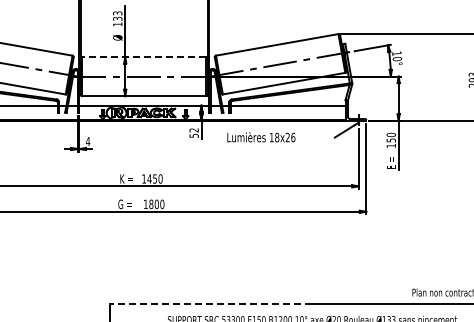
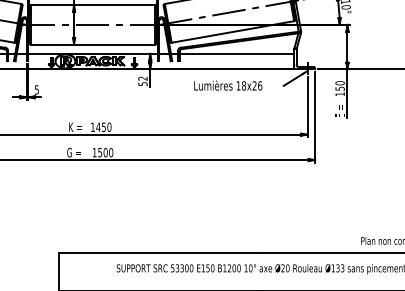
line: (143, 56) -> (92, 4), dashed -> solid
text: (261, 137) -> (228, 85), moved
text: (87, 141) -> (36, 89), 4 -> 5
text: (151, 204) -> (100, 152), 1800 -> 1500
line: (210, 304) -> (159, 252), dashed -> solid

